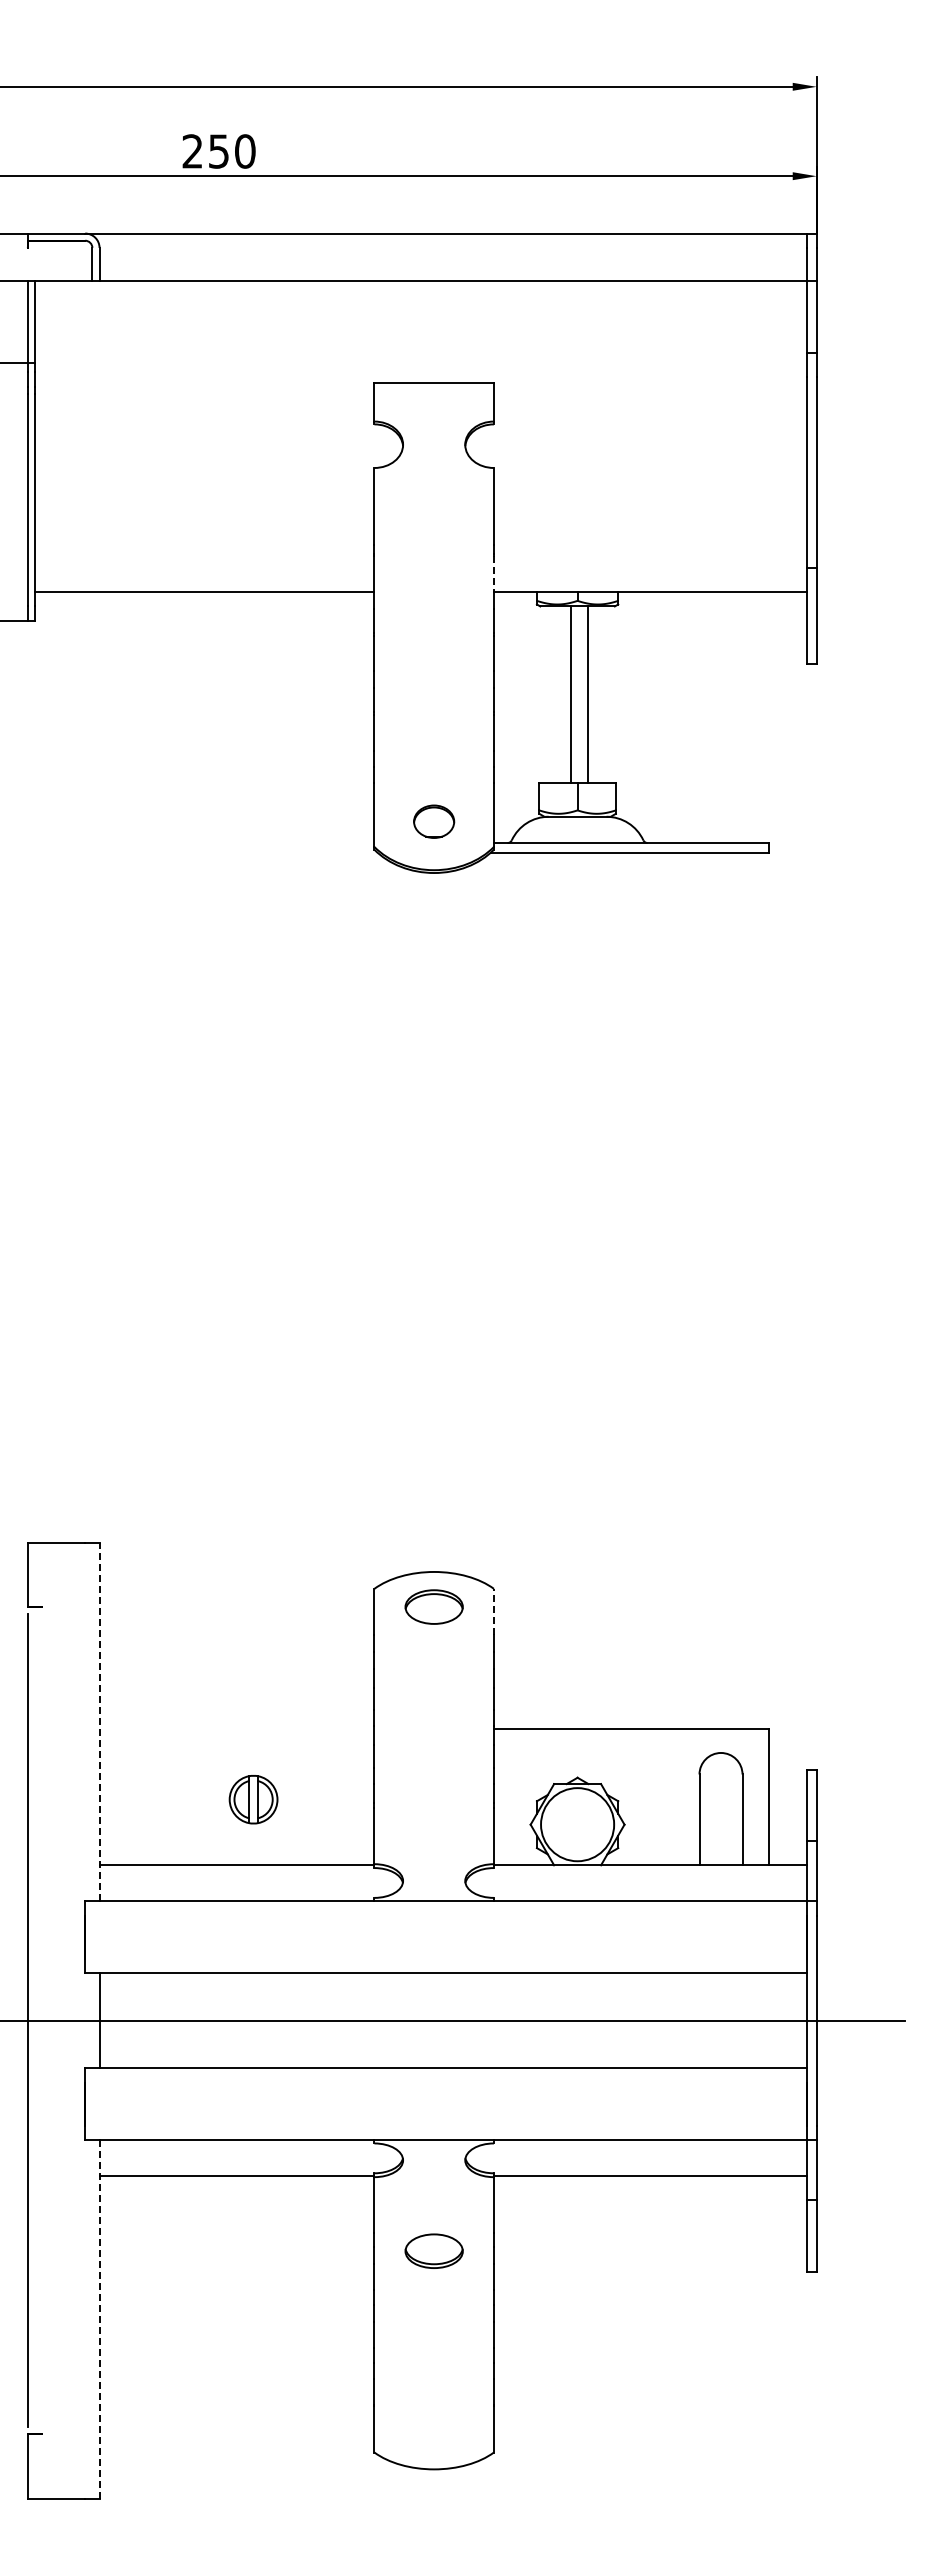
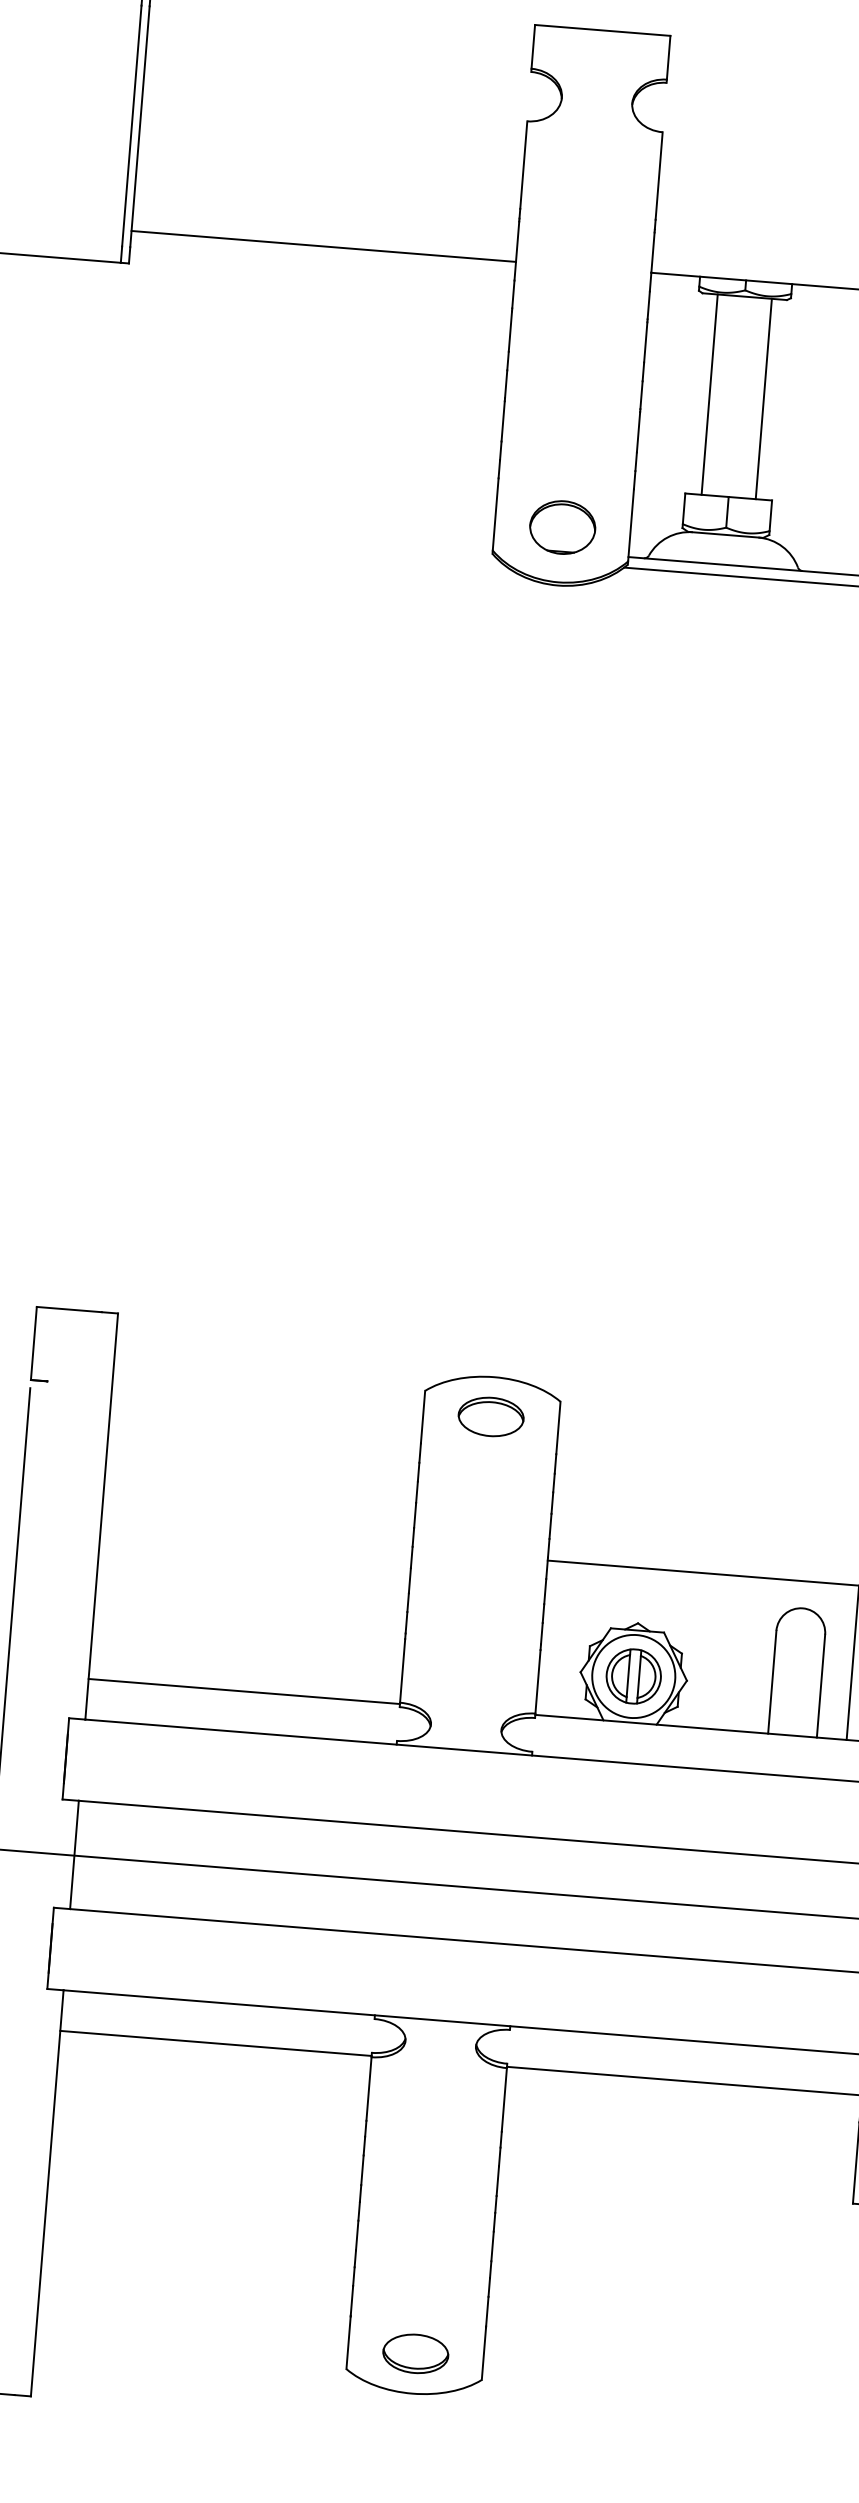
line: (493, 574) -> (652, 252), dashed -> solid
line: (570, 694) -> (763, 398), moved
line: (587, 694) -> (709, 394), moved
part: (433, 821) -> (561, 527), size x1.43
line: (493, 1611) -> (557, 1427), dashed -> solid
line: (99, 1721) -> (101, 1516), dashed -> solid
part: (253, 1799) -> (633, 1676), moved
part: (433, 2250) -> (415, 2352), moved
line: (99, 2318) -> (47, 2192), dashed -> solid

